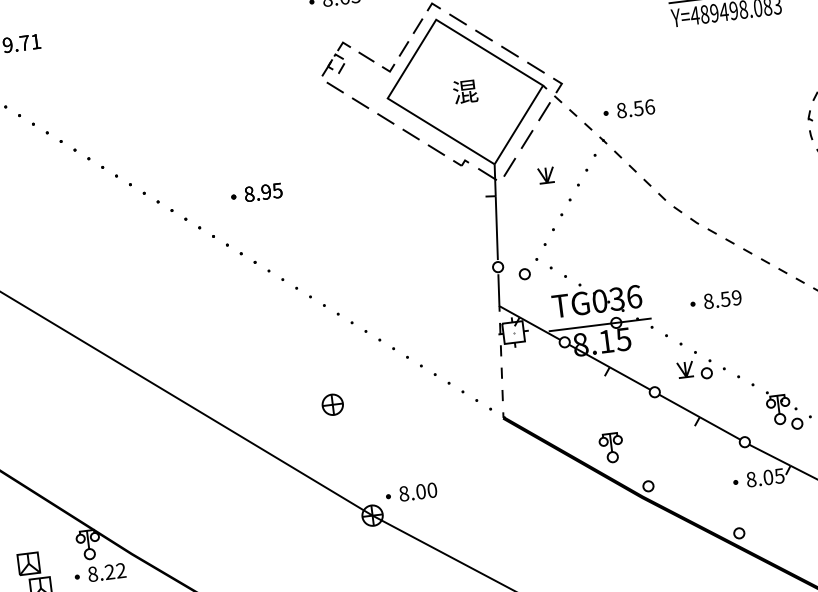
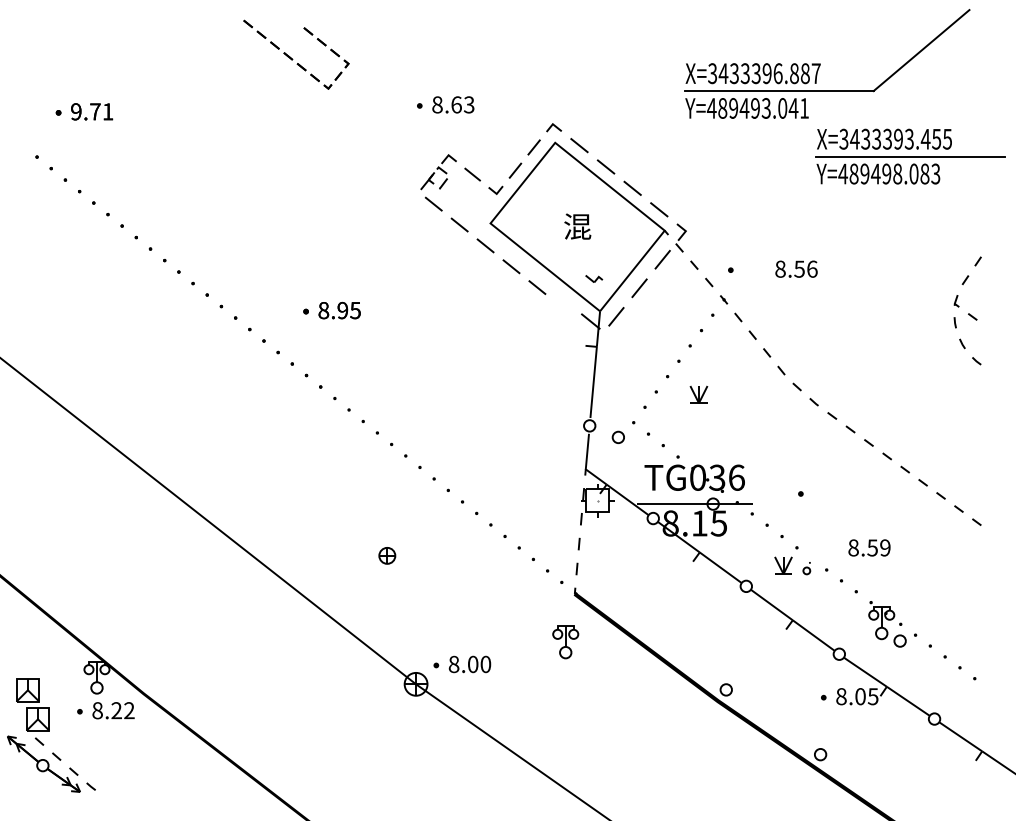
text: (635, 108) -> (796, 268), moved
part: (461, 162) -> (594, 278), moved
part: (545, 175) -> (698, 394), moved
text: (722, 299) -> (869, 547), moved
part: (706, 369) -> (806, 568), size x0.6
part: (332, 404) -> (387, 555), size x0.7
part: (611, 448) -> (565, 642), moved

